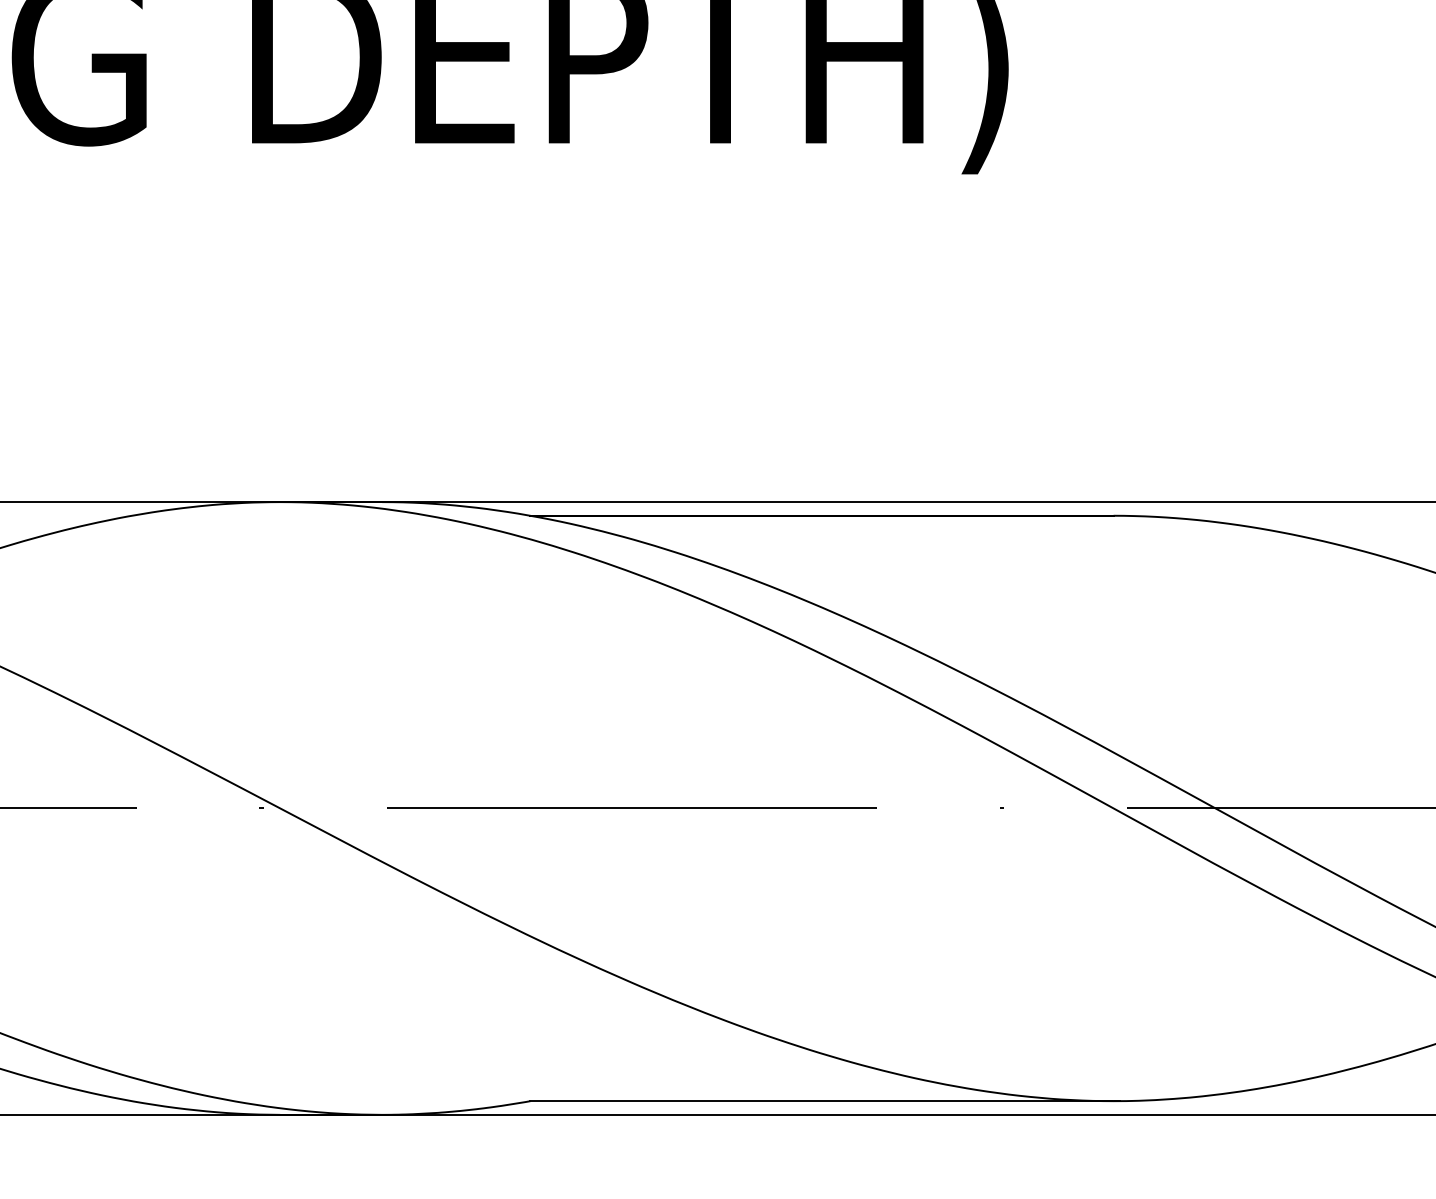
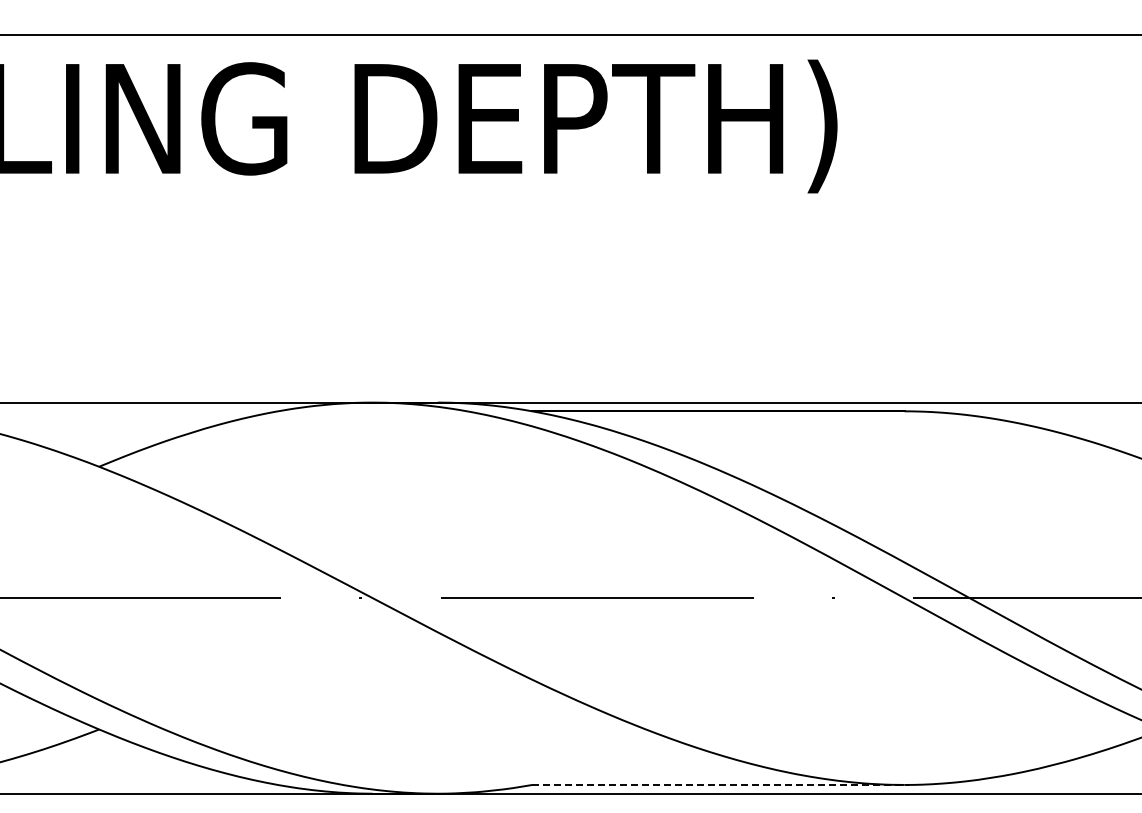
line: (825, 1100) -> (720, 784), solid -> dashed

